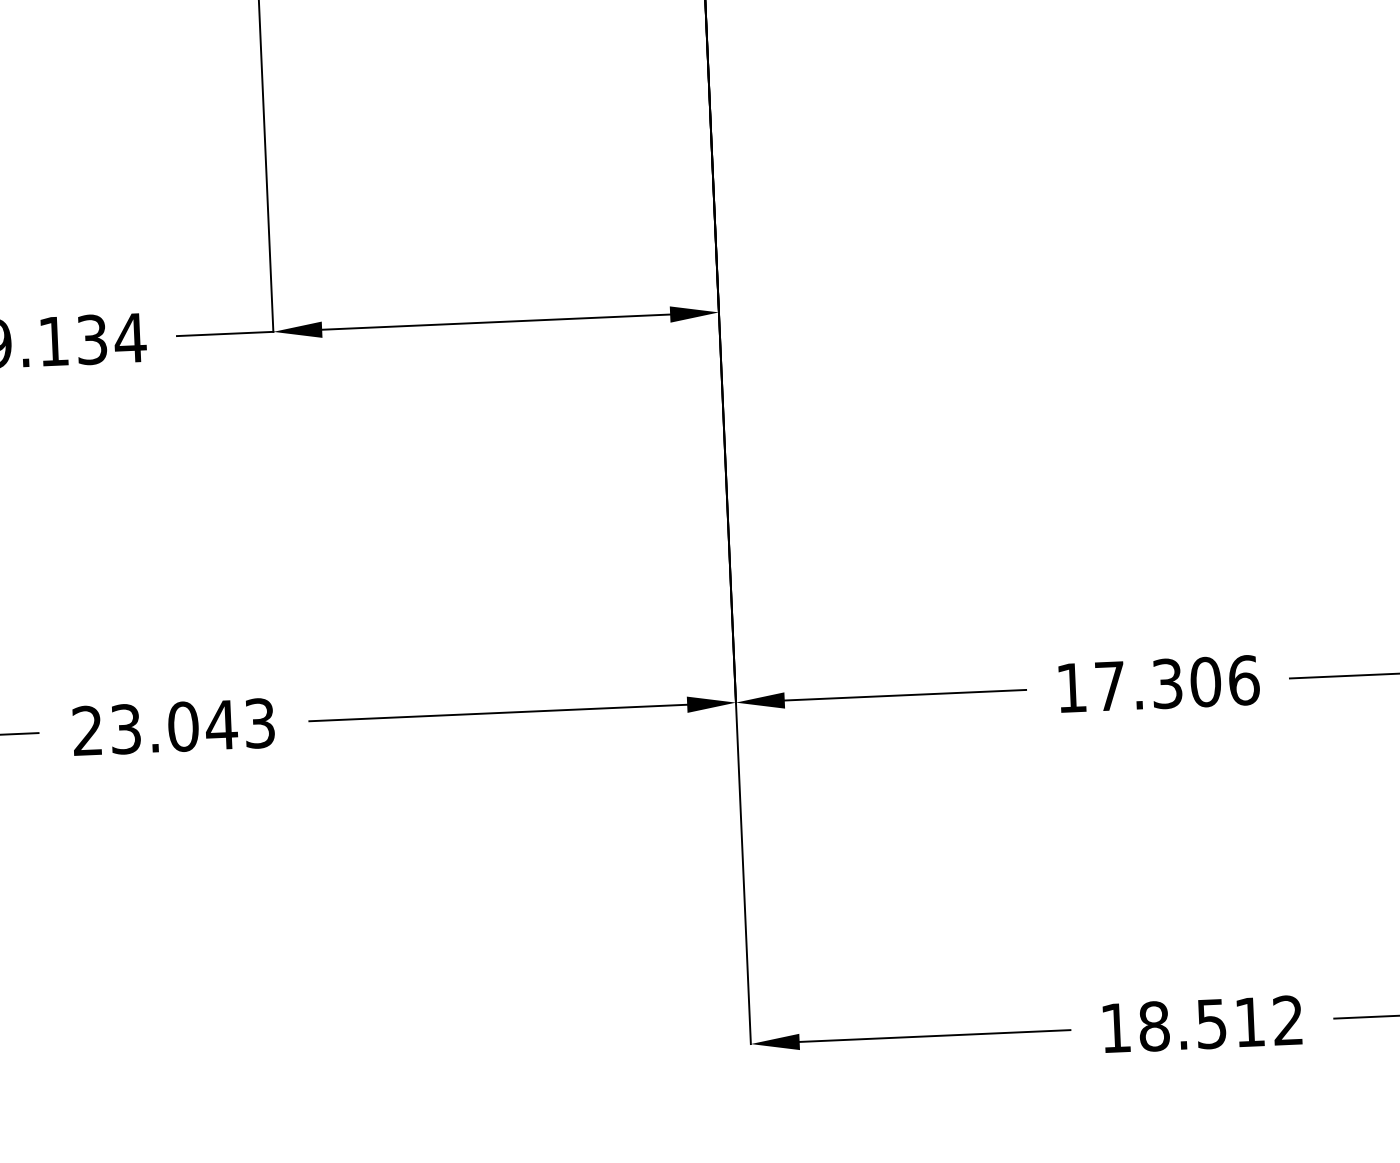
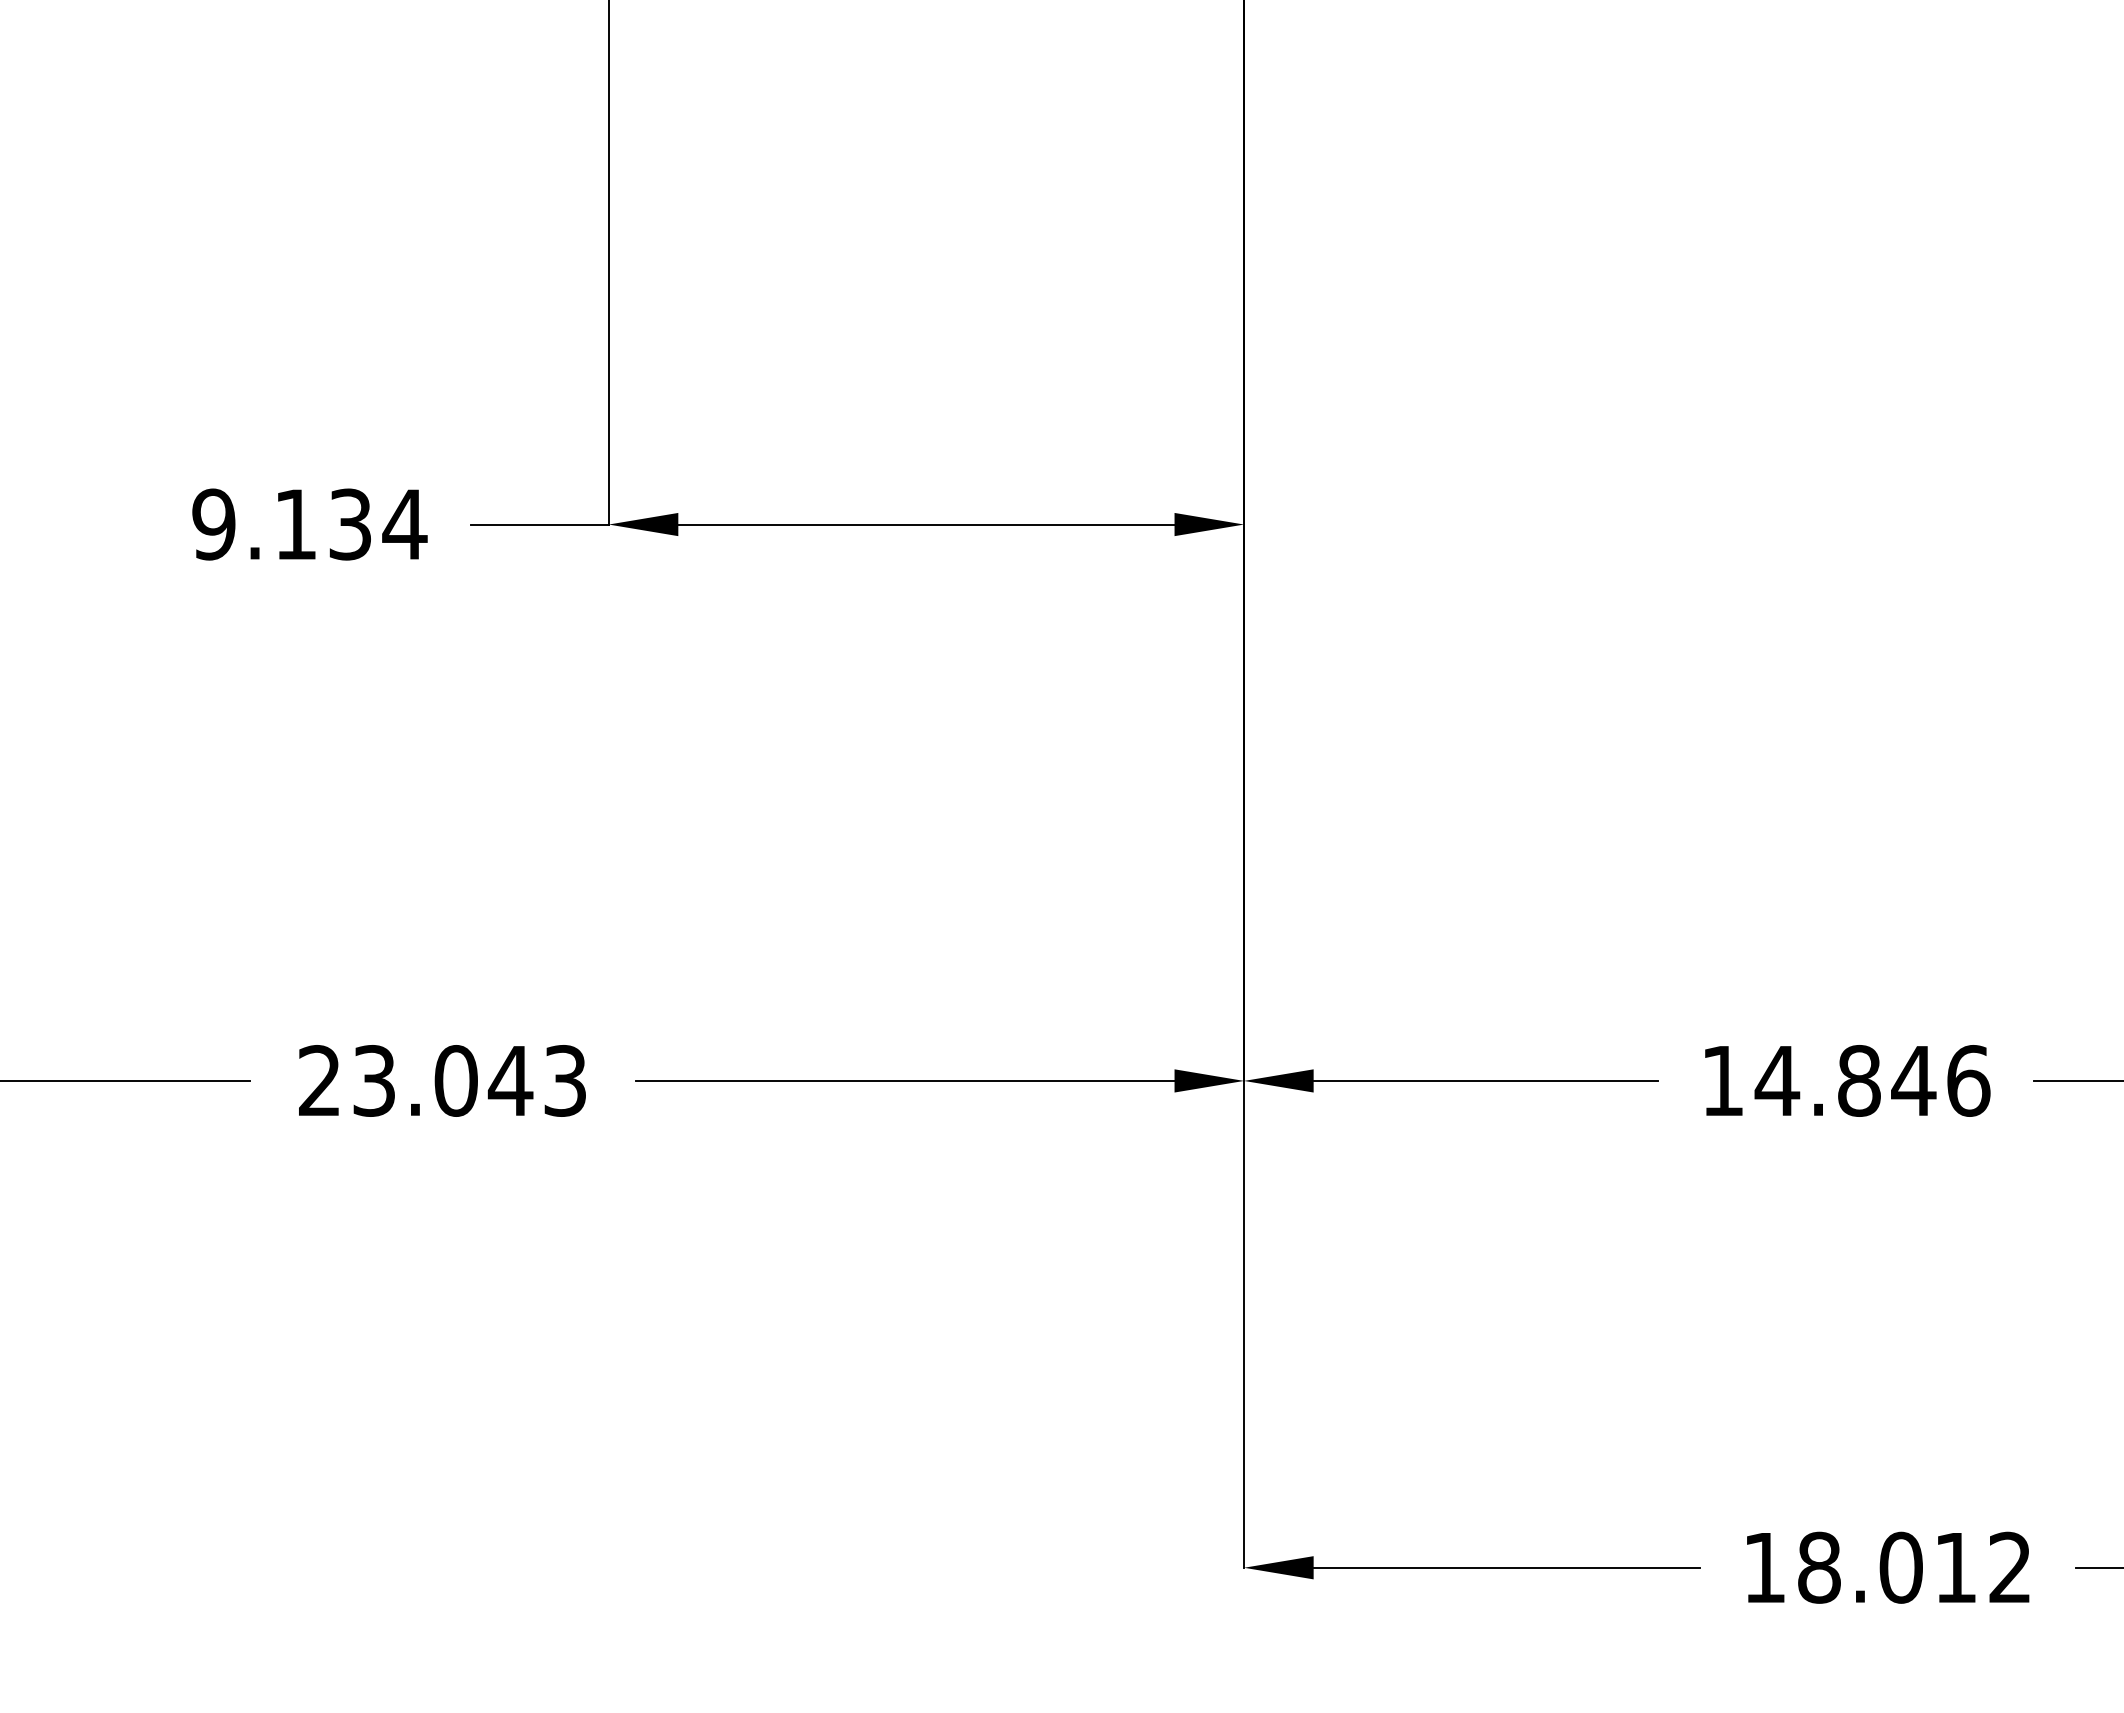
text: (1157, 683) -> (1845, 1080), 17.306 -> 14.846
text: (1211, 1023) -> (1900, 1567), 18.512 -> 18.012

